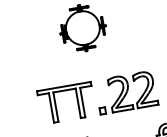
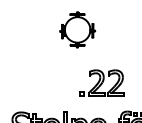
part: (77, 101) -> (64, 83), removed

